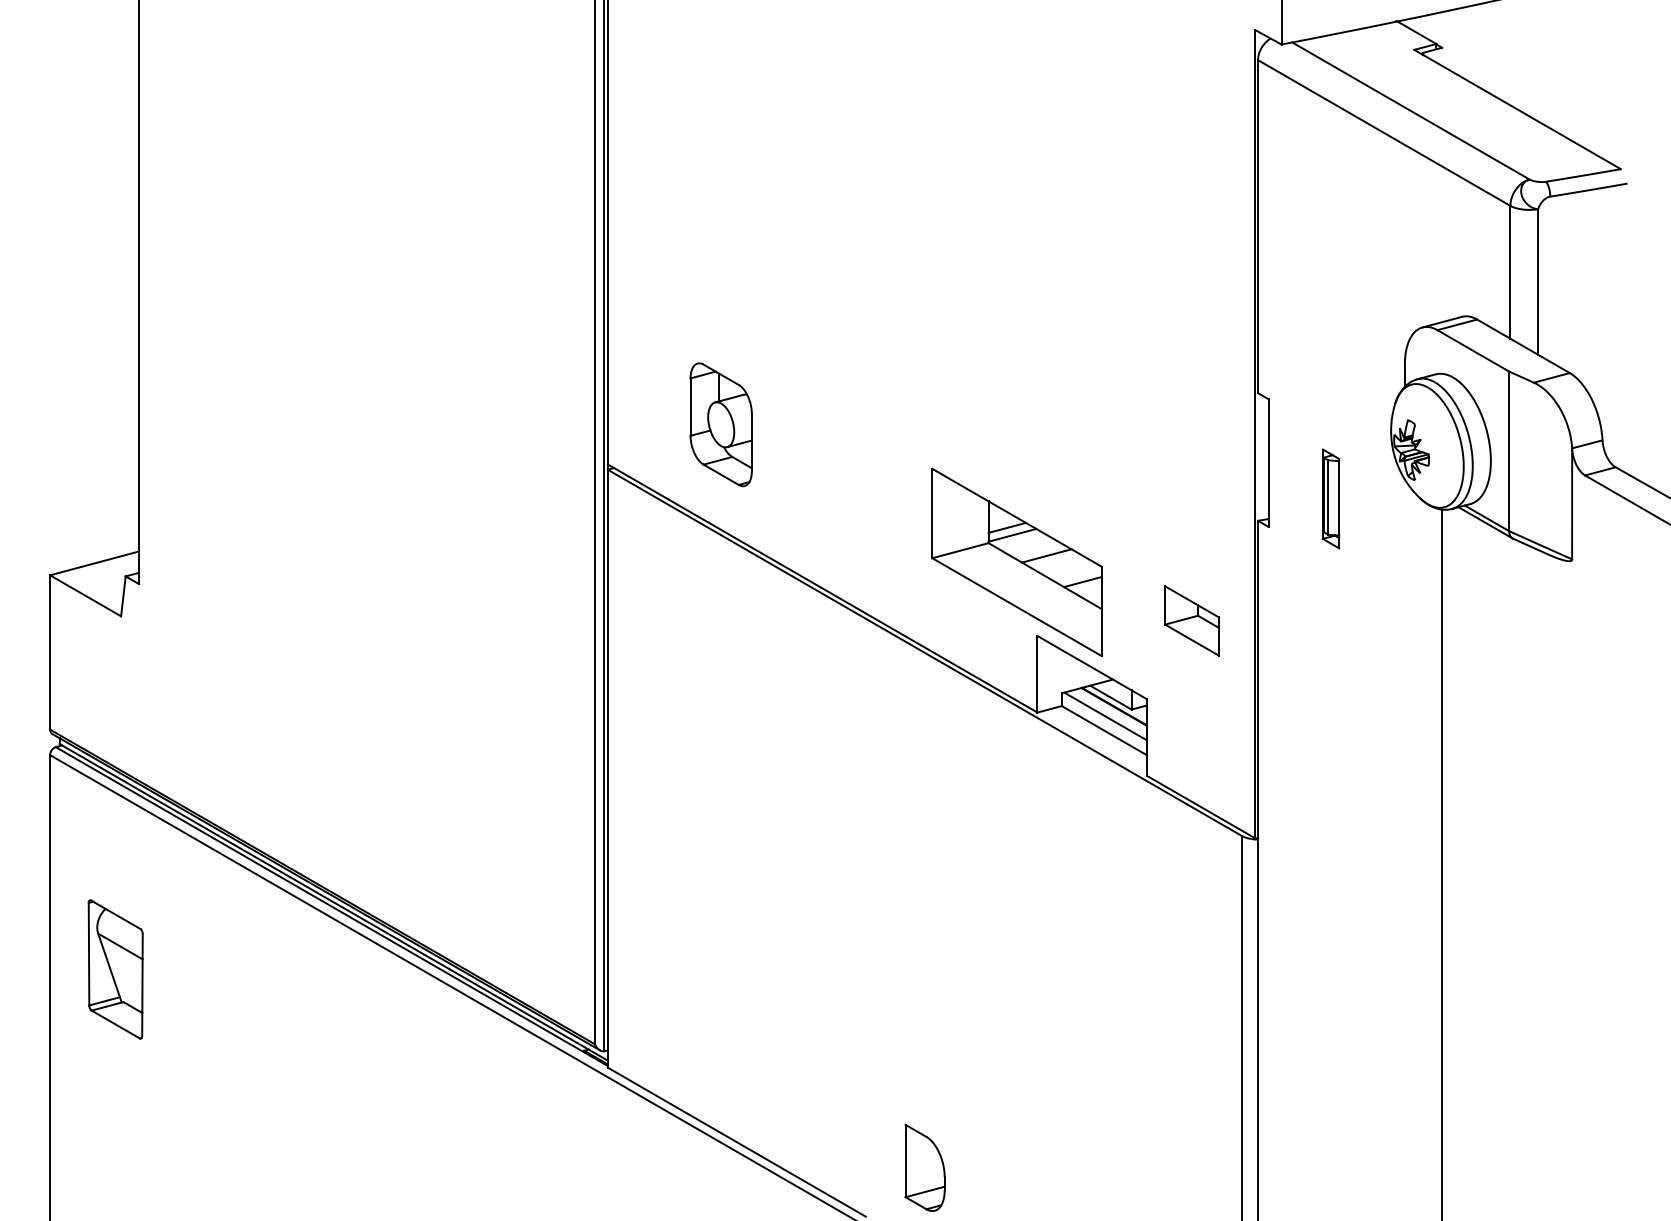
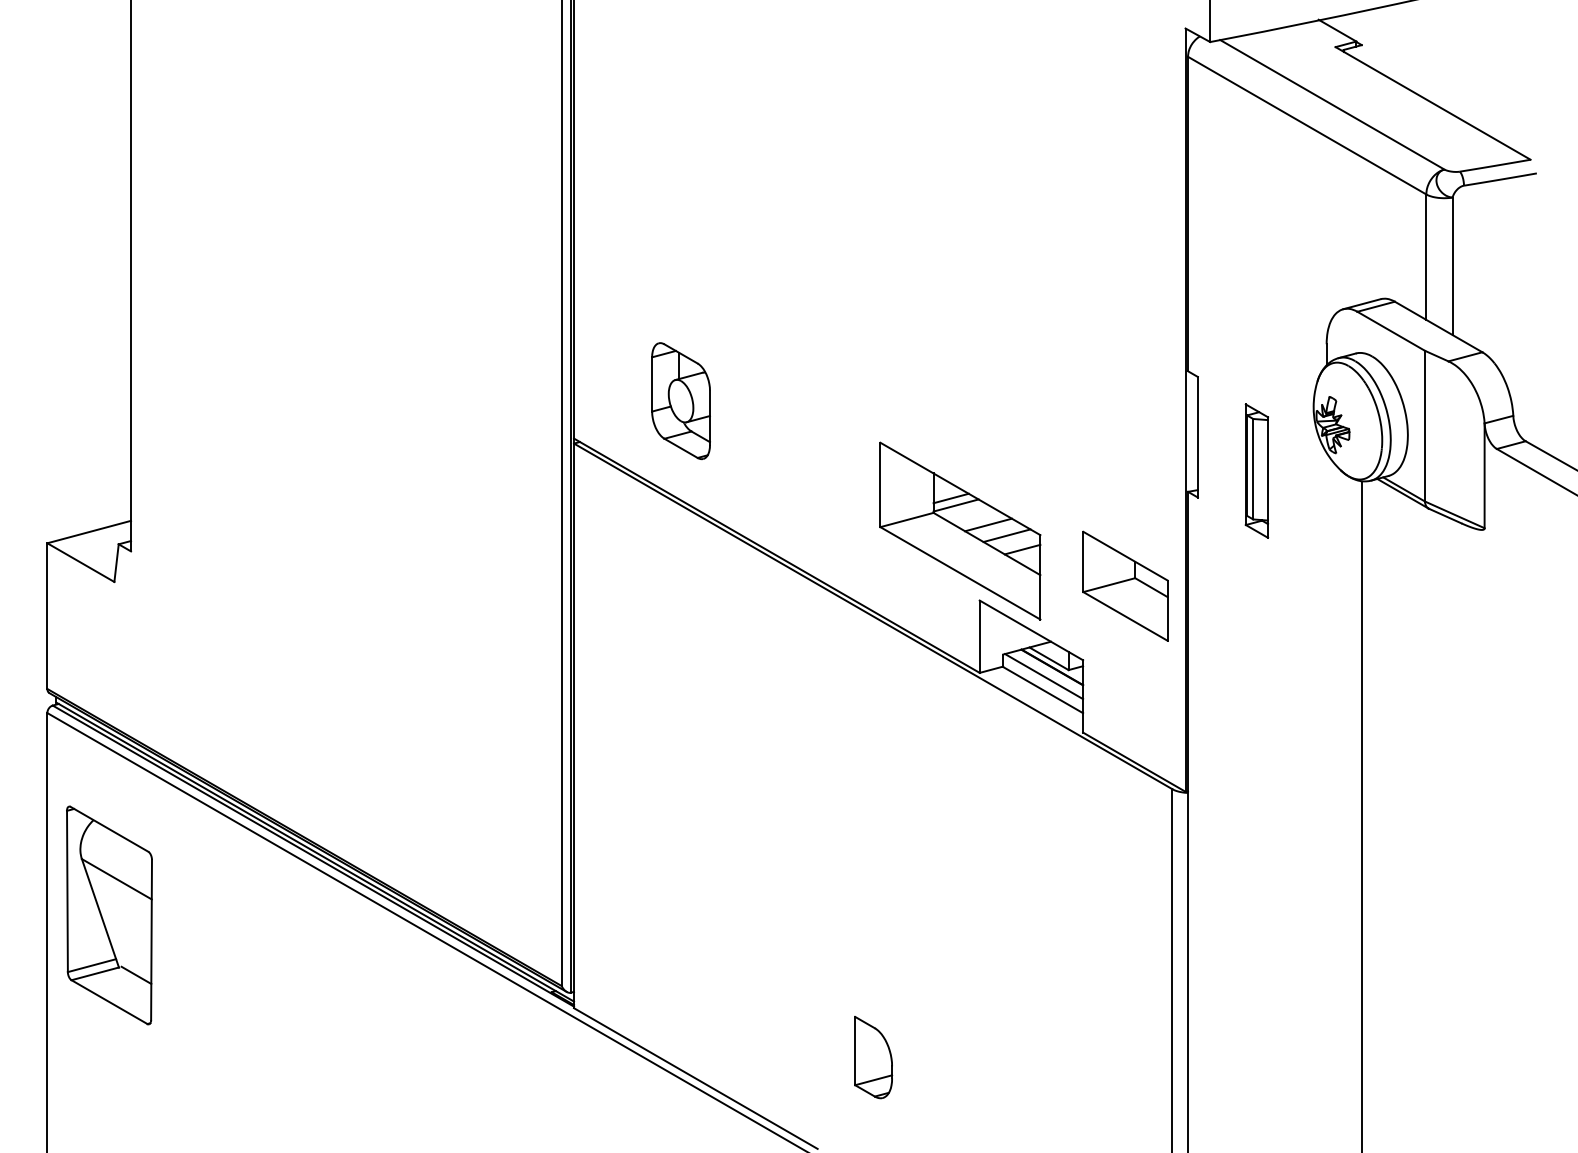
part: (1330, 498) -> (1256, 470), size x1.43
line: (1066, 566) -> (1007, 534), added
part: (1191, 620) -> (1125, 585), size x1.67
part: (115, 969) -> (109, 915), size x1.67
part: (924, 1167) -> (873, 1057), moved

